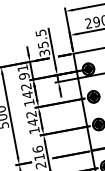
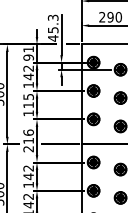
text: (42, 42) -> (52, 27), 35.5 -> 45.3
text: (32, 118) -> (28, 101), 142 -> 115

